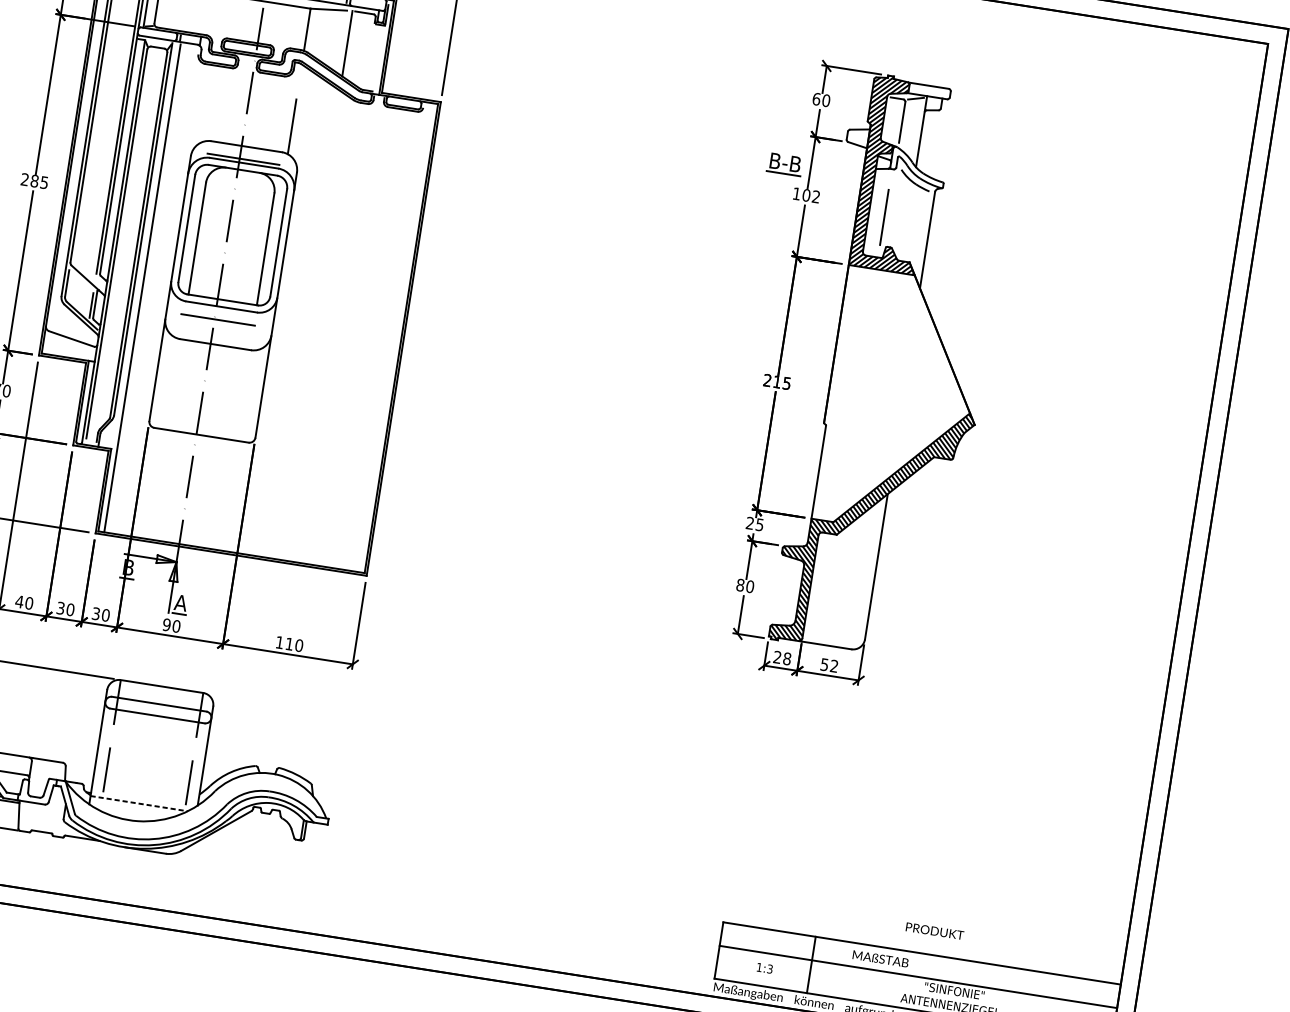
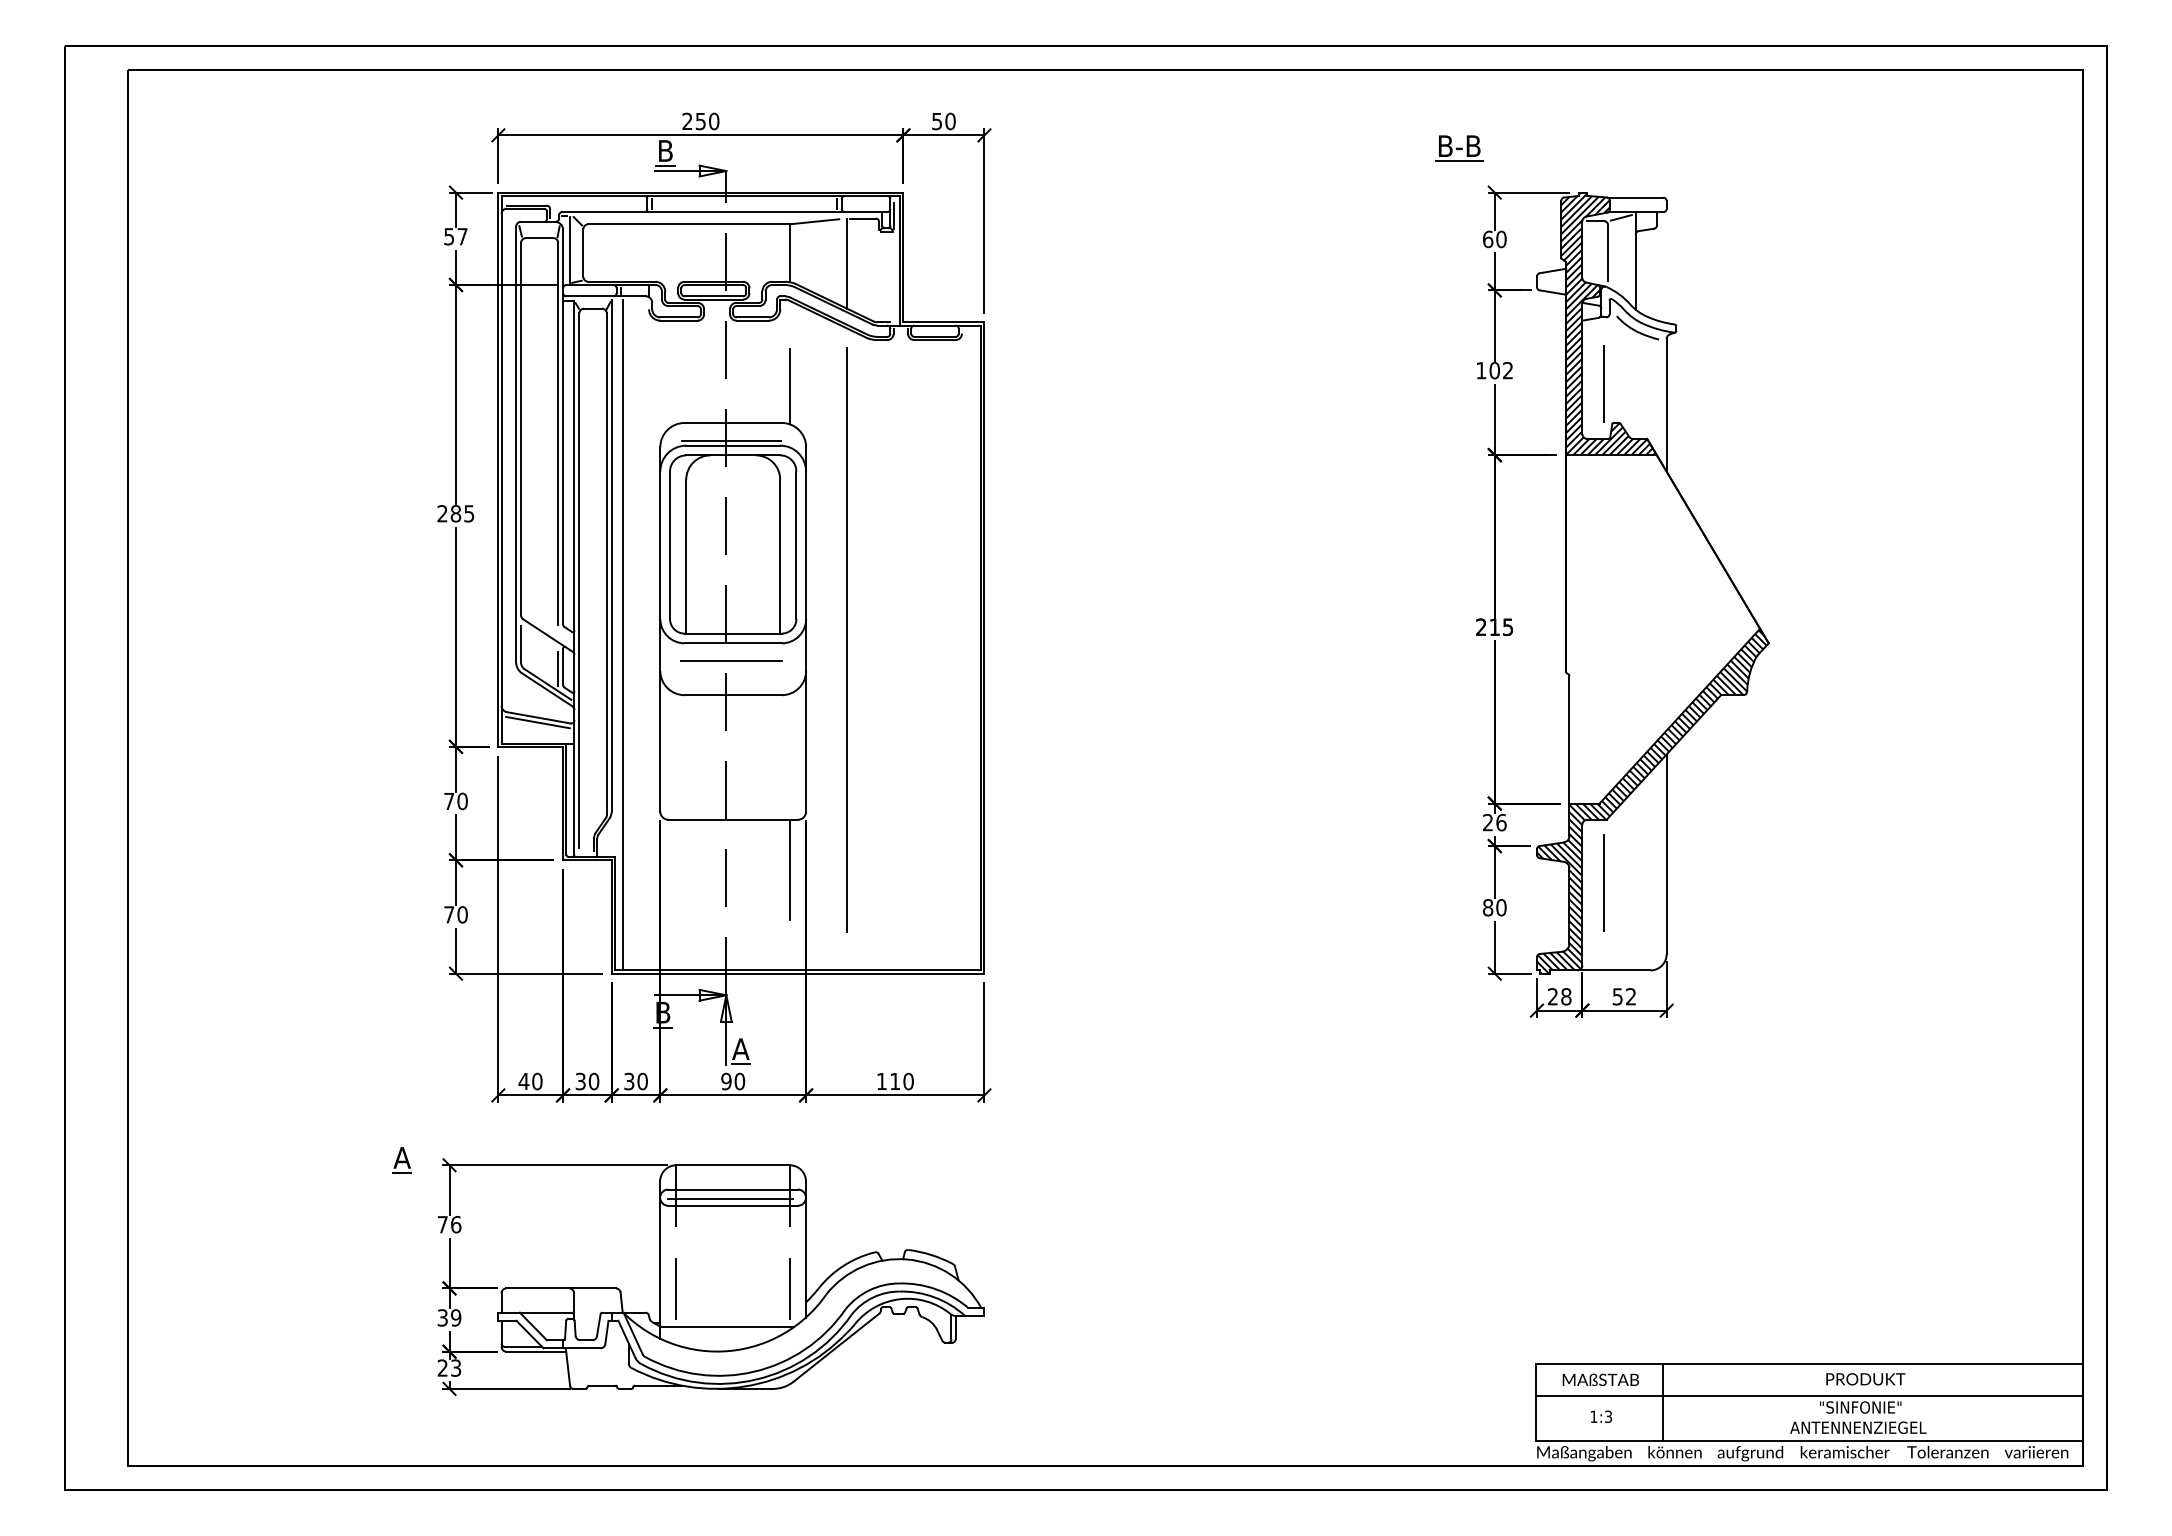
part: (785, 164) -> (1459, 148), moved
line: (304, 317) -> (846, 639), added
line: (70, 342) -> (537, 722), added
line: (236, 477) -> (789, 869), added
text: (759, 524) -> (1501, 822), 25 -> 26
line: (827, 580) -> (1603, 882), added
line: (156, 710) -> (730, 1198), added
line: (138, 803) -> (726, 1327), dashed -> solid
text: (934, 931) -> (1865, 1379), moved
text: (880, 958) -> (1600, 1379), moved

